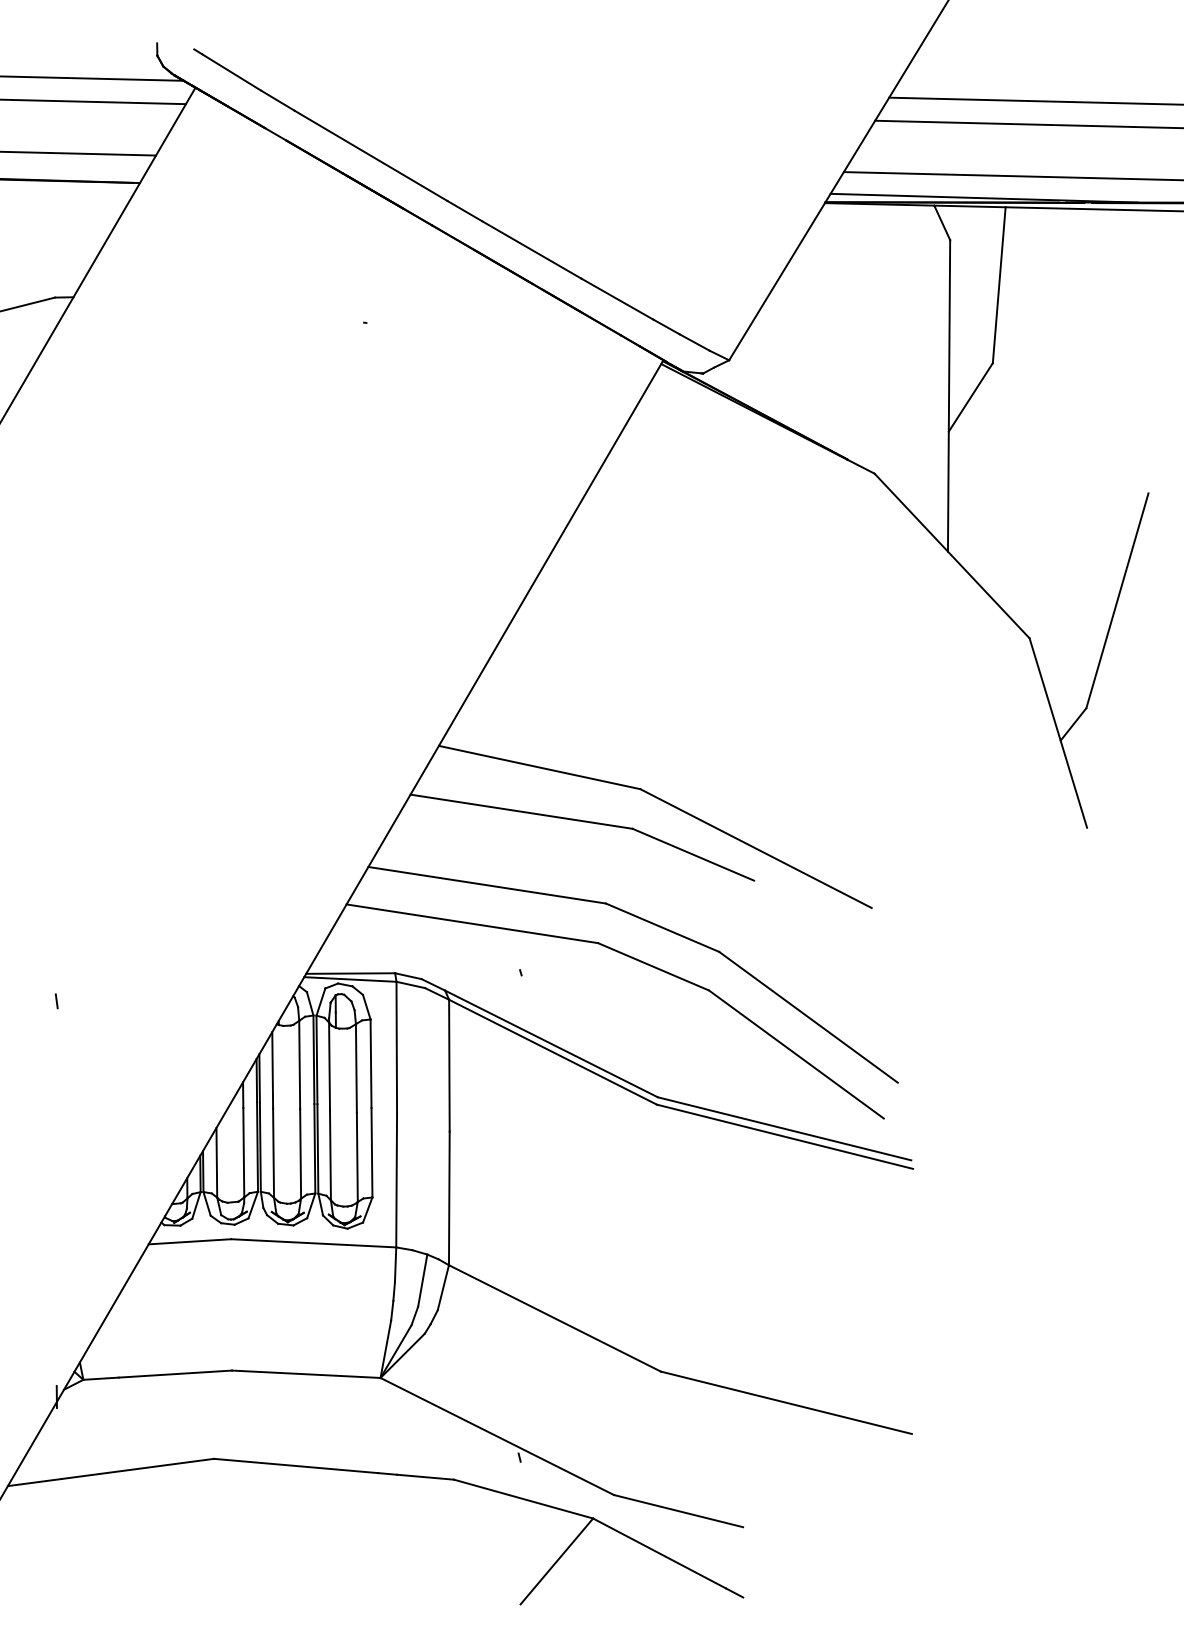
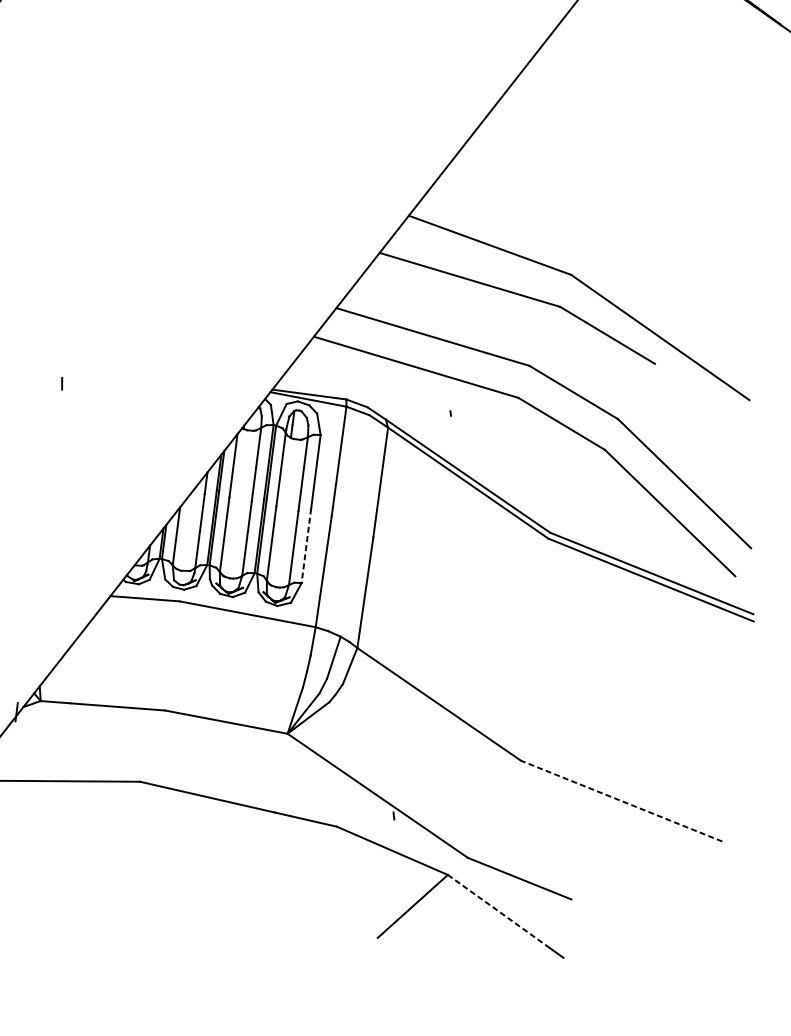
line: (371, 1152) -> (306, 545), solid -> dashed
line: (785, 1402) -> (620, 800), solid -> dashed
line: (659, 1553) -> (498, 911), solid -> dashed

